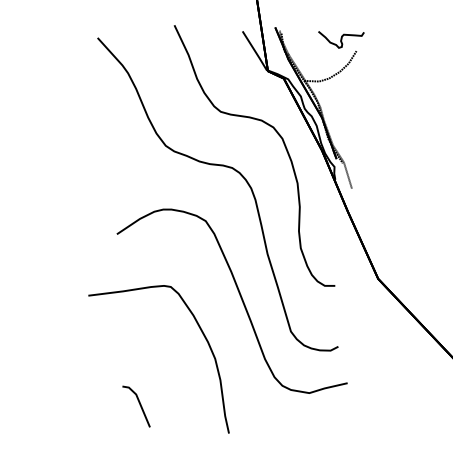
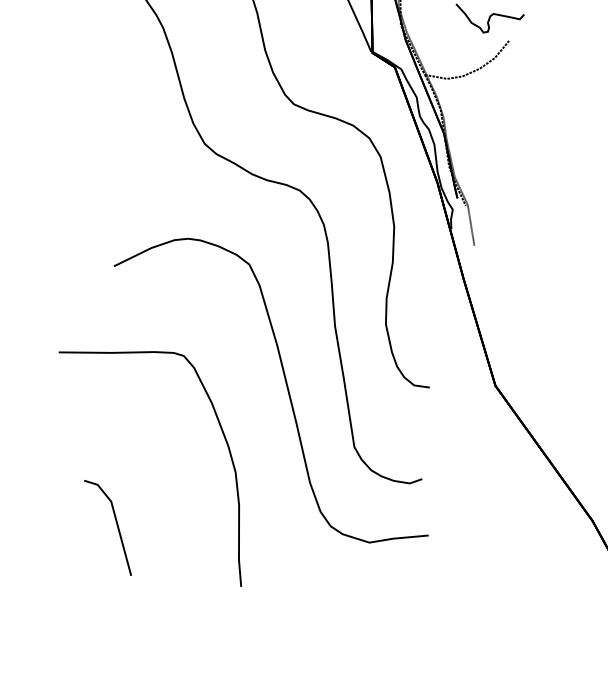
part: (136, 406) -> (108, 527), size x1.43

